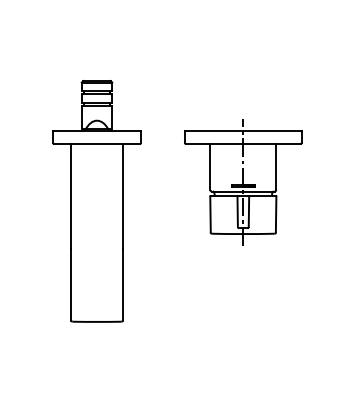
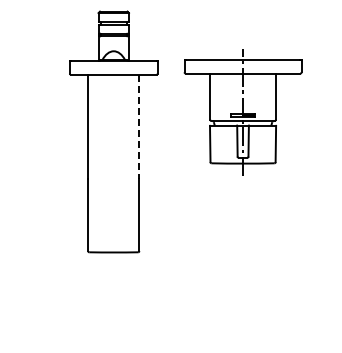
part: (243, 182) -> (243, 112), moved
line: (122, 196) -> (139, 127), solid -> dashed

